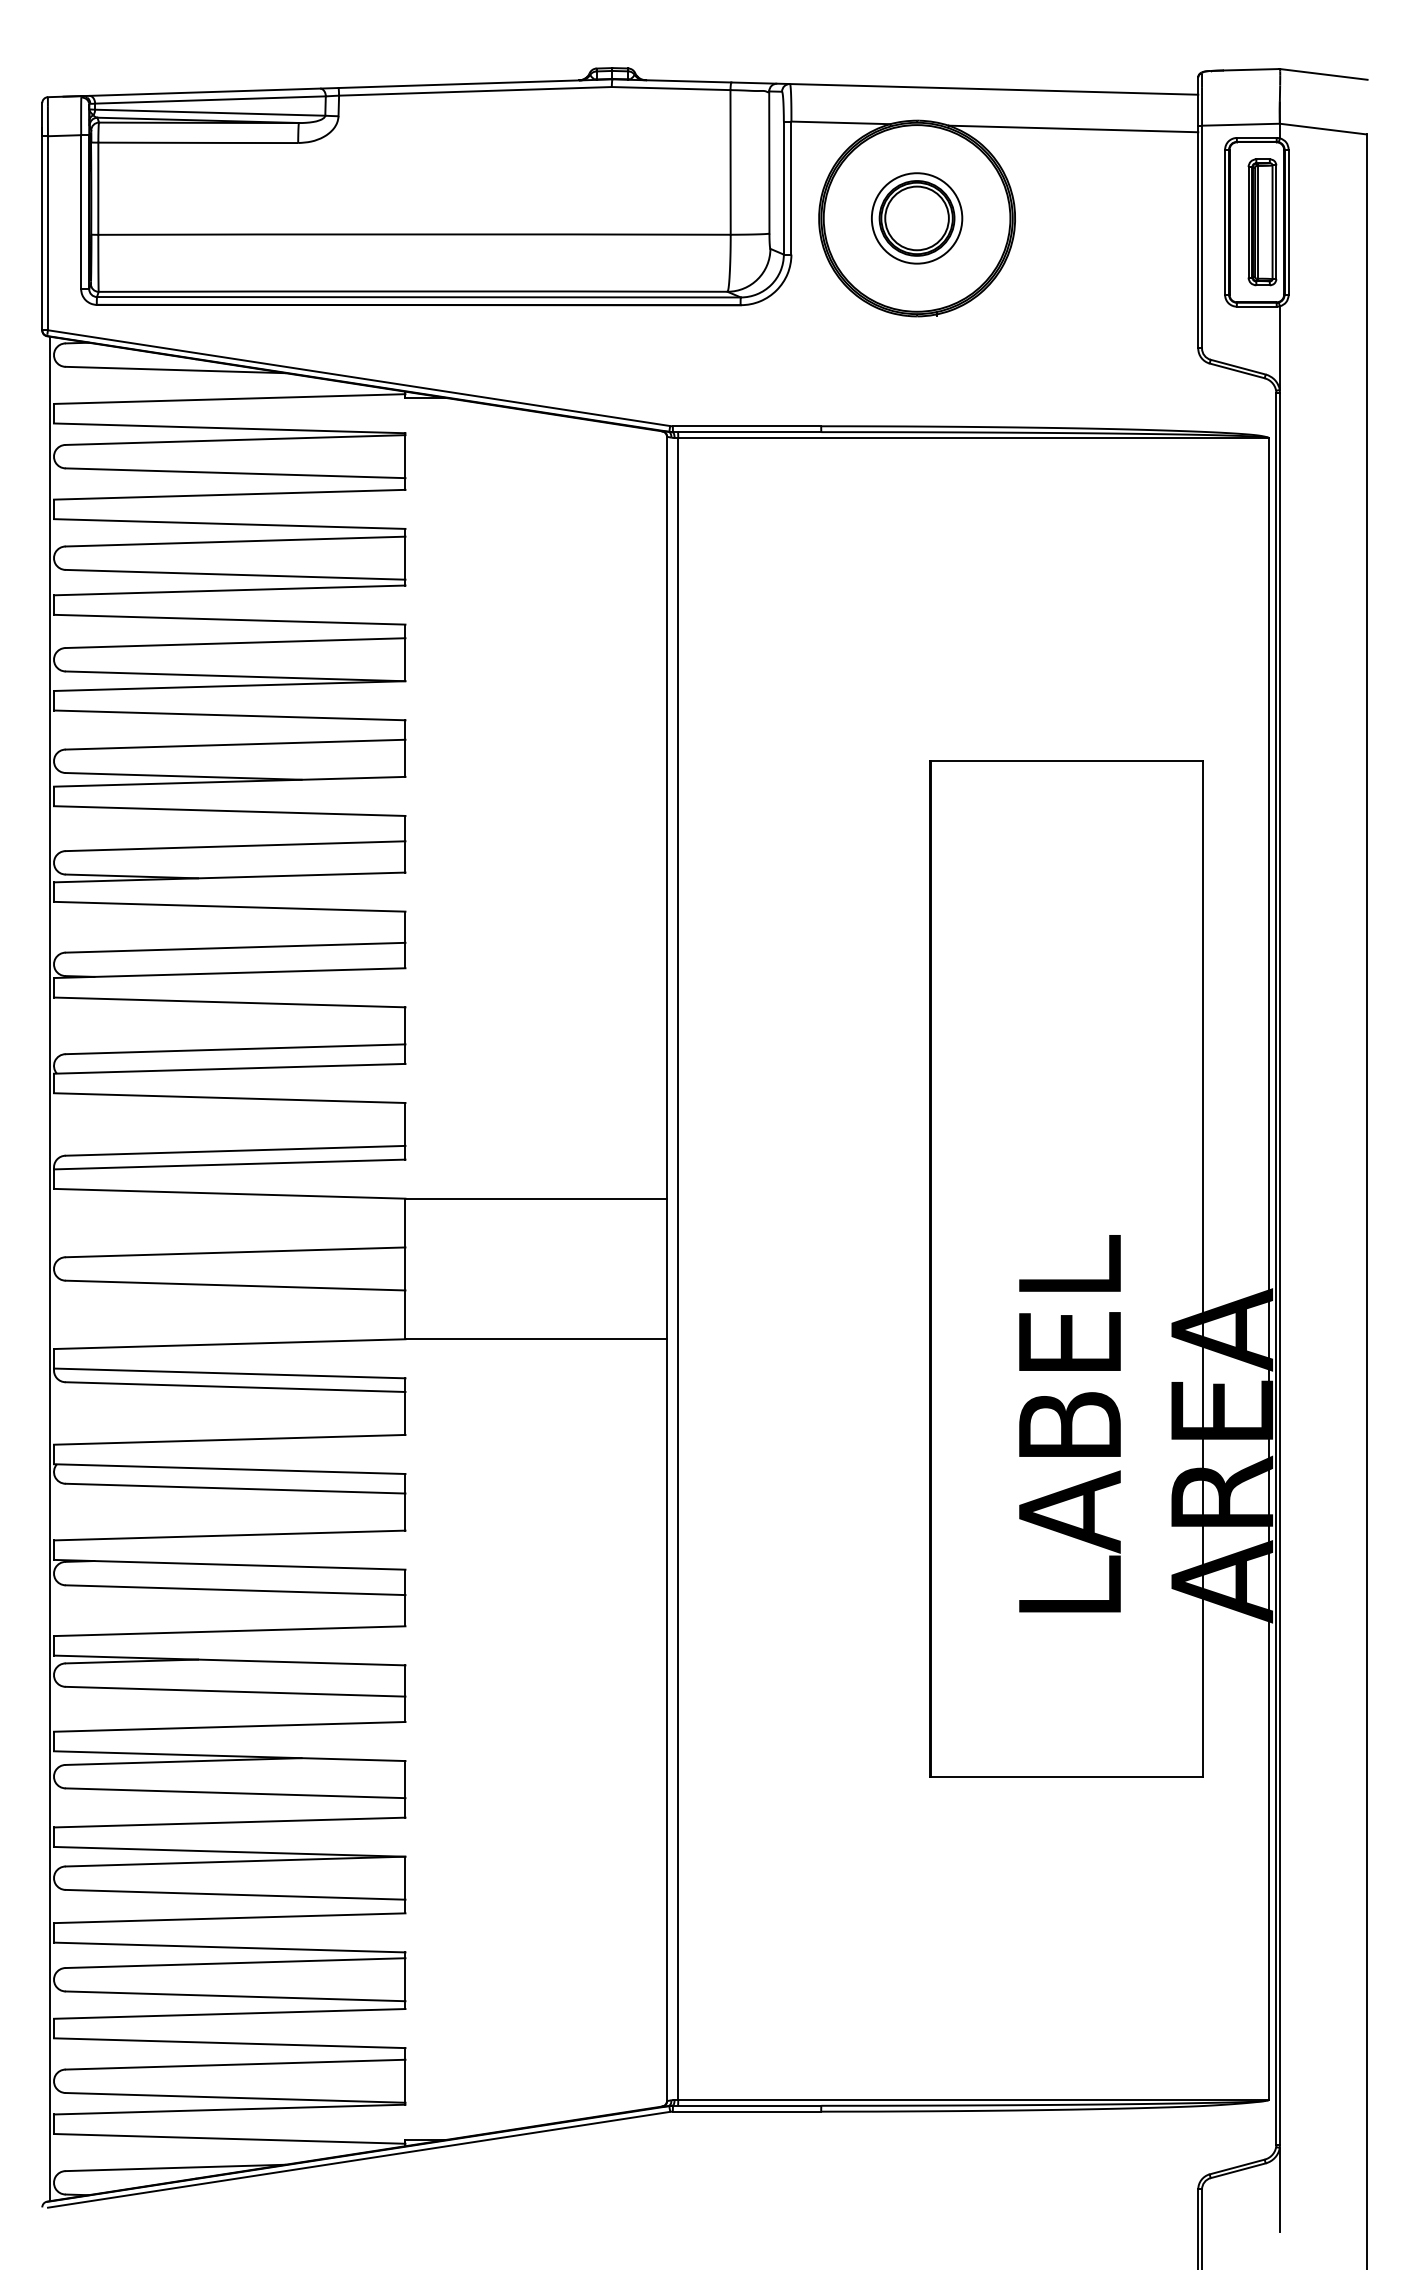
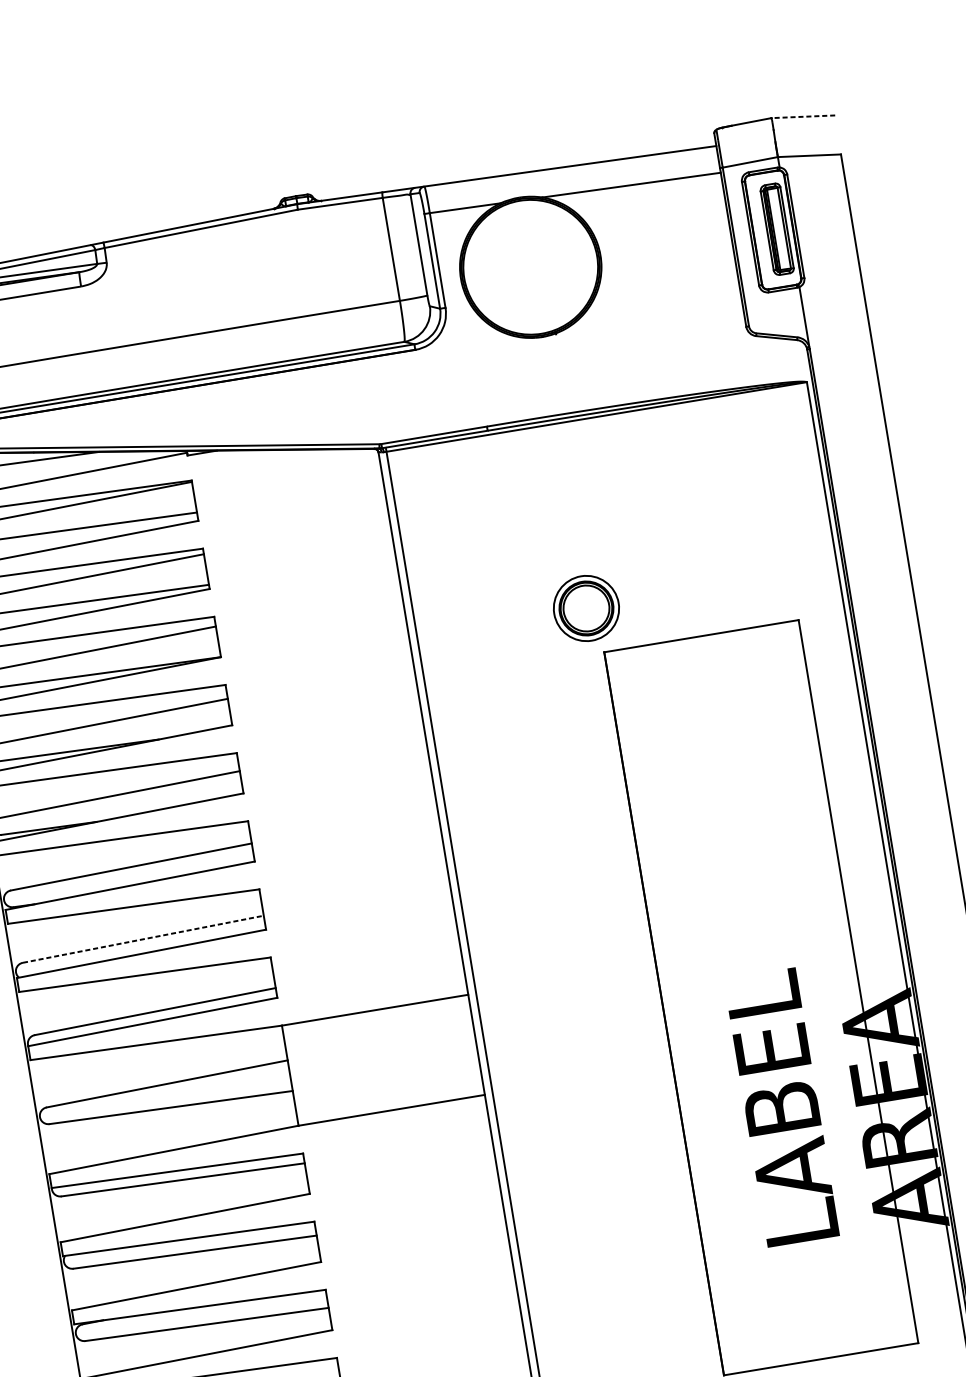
line: (1323, 74) -> (803, 116), solid -> dashed
part: (917, 218) -> (586, 608), moved
line: (235, 1049) -> (143, 939), solid -> dashed

